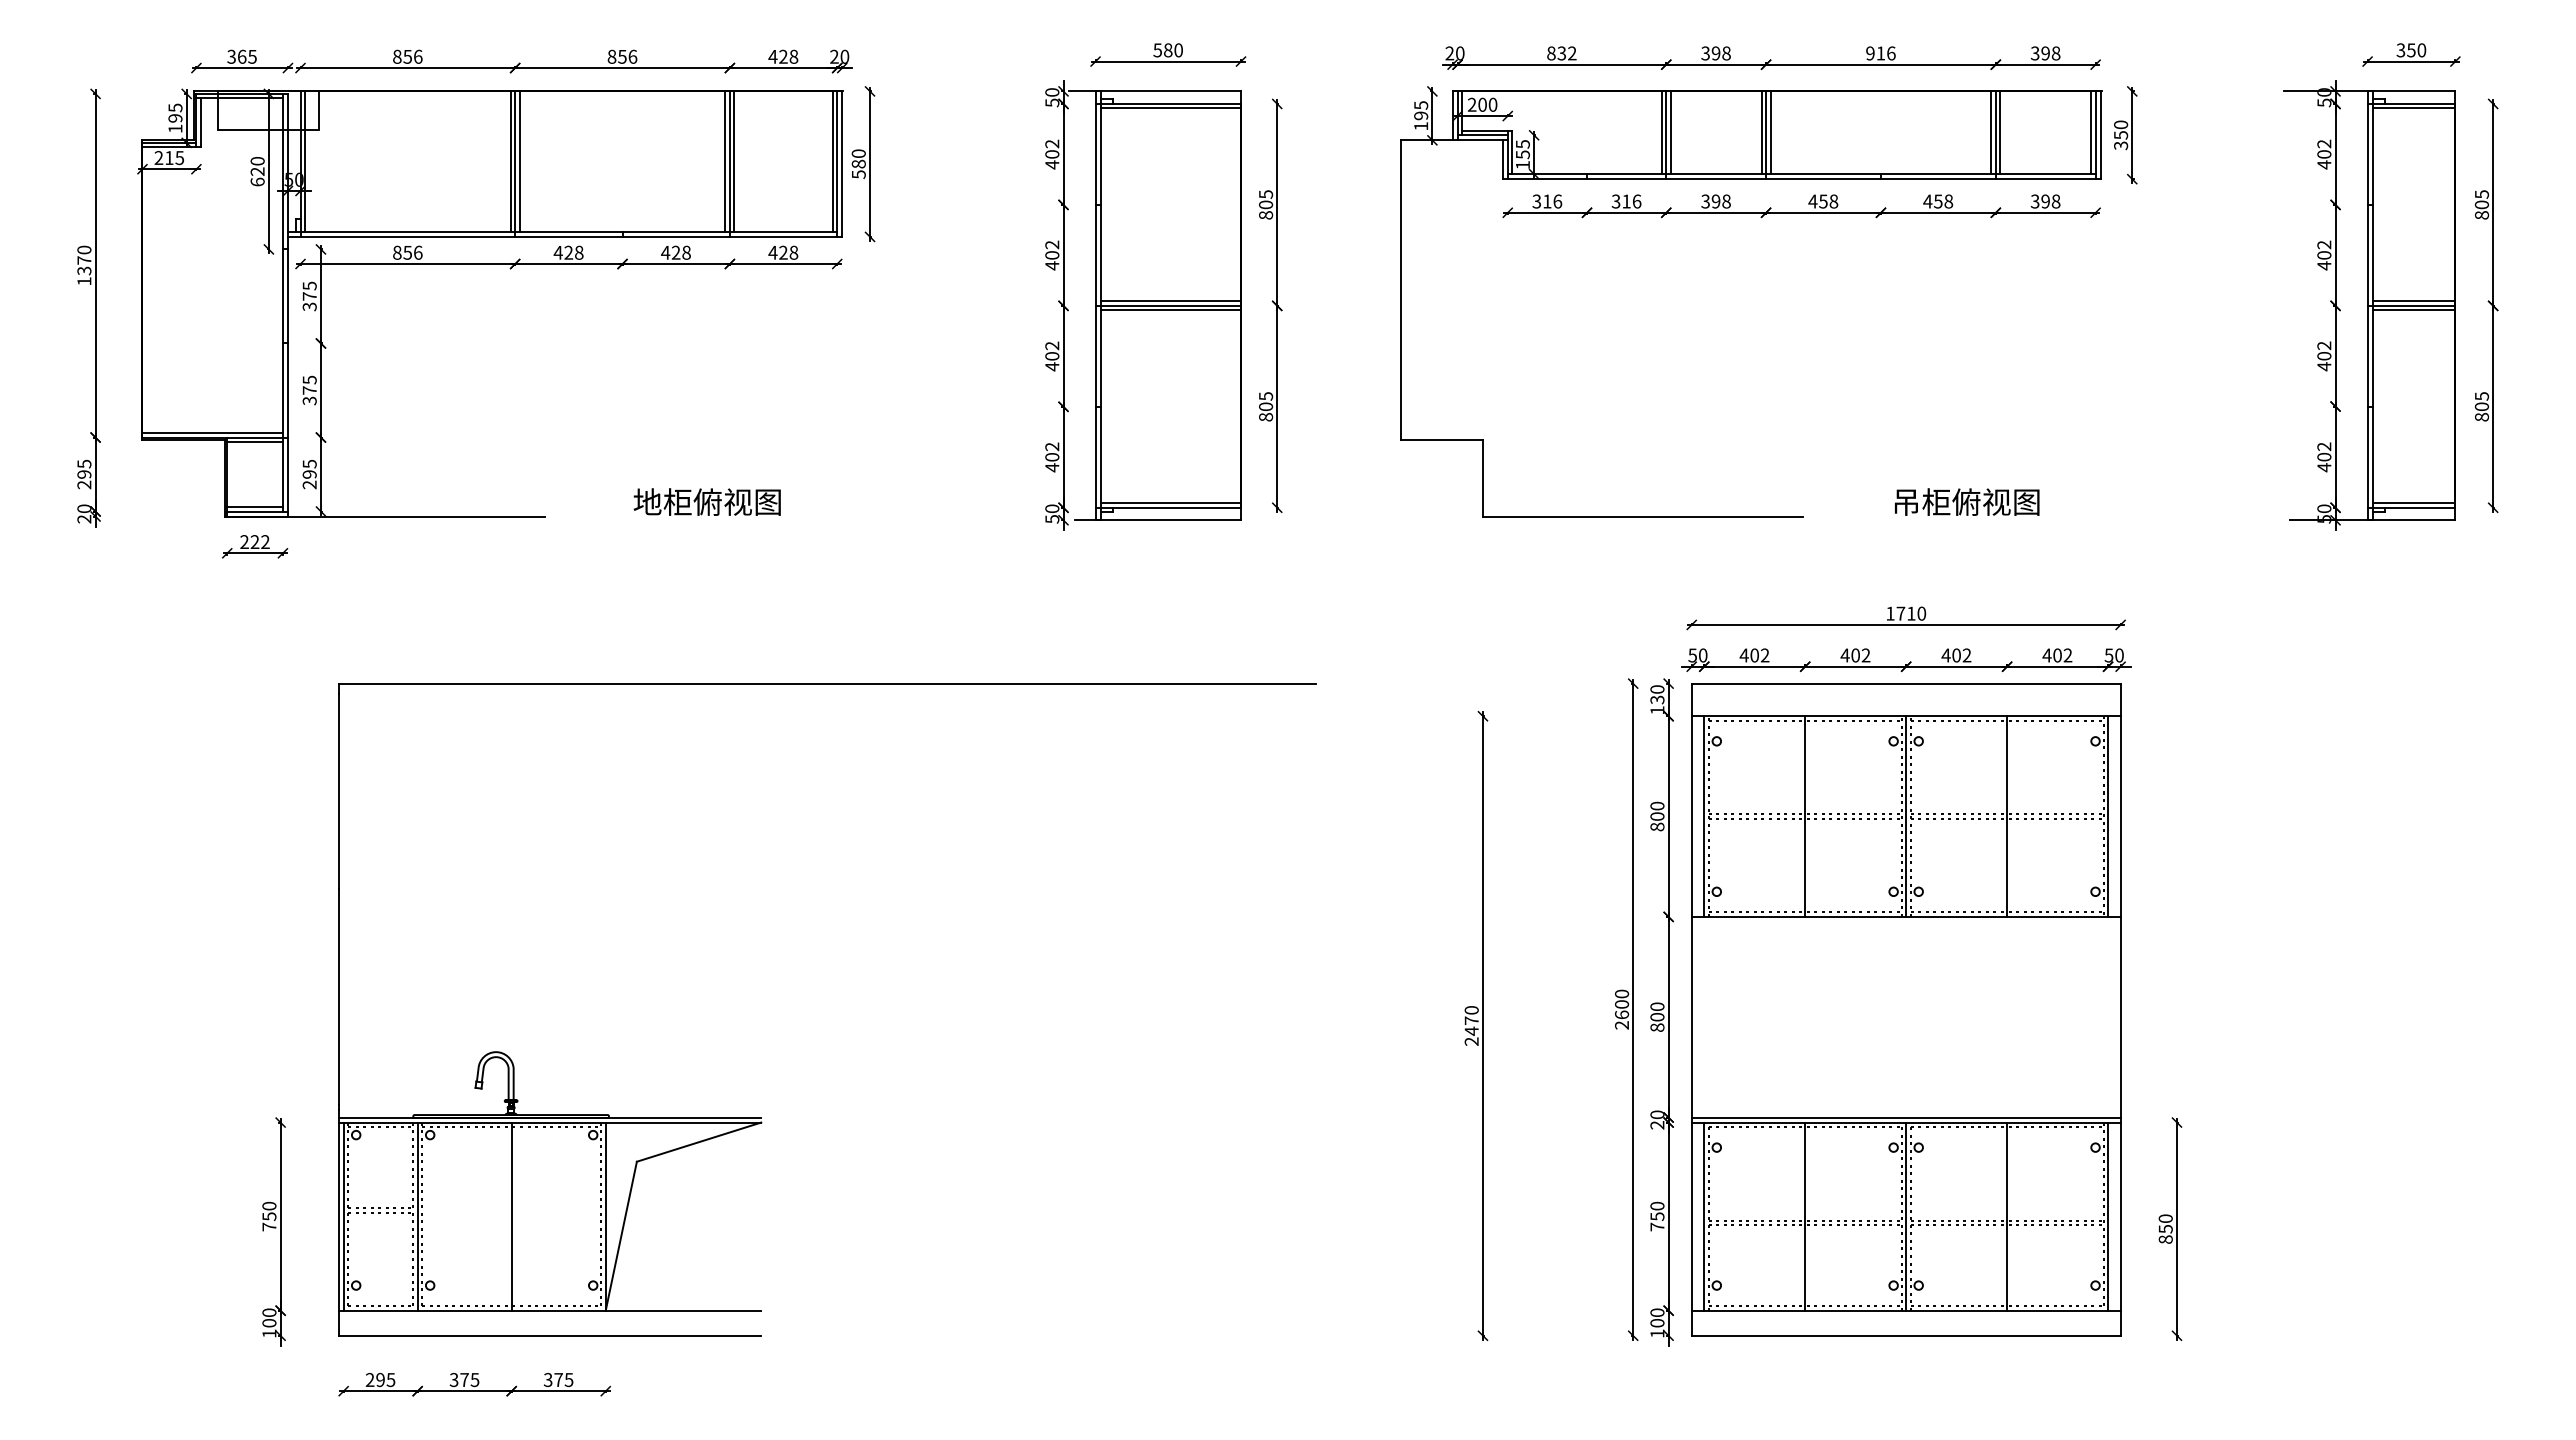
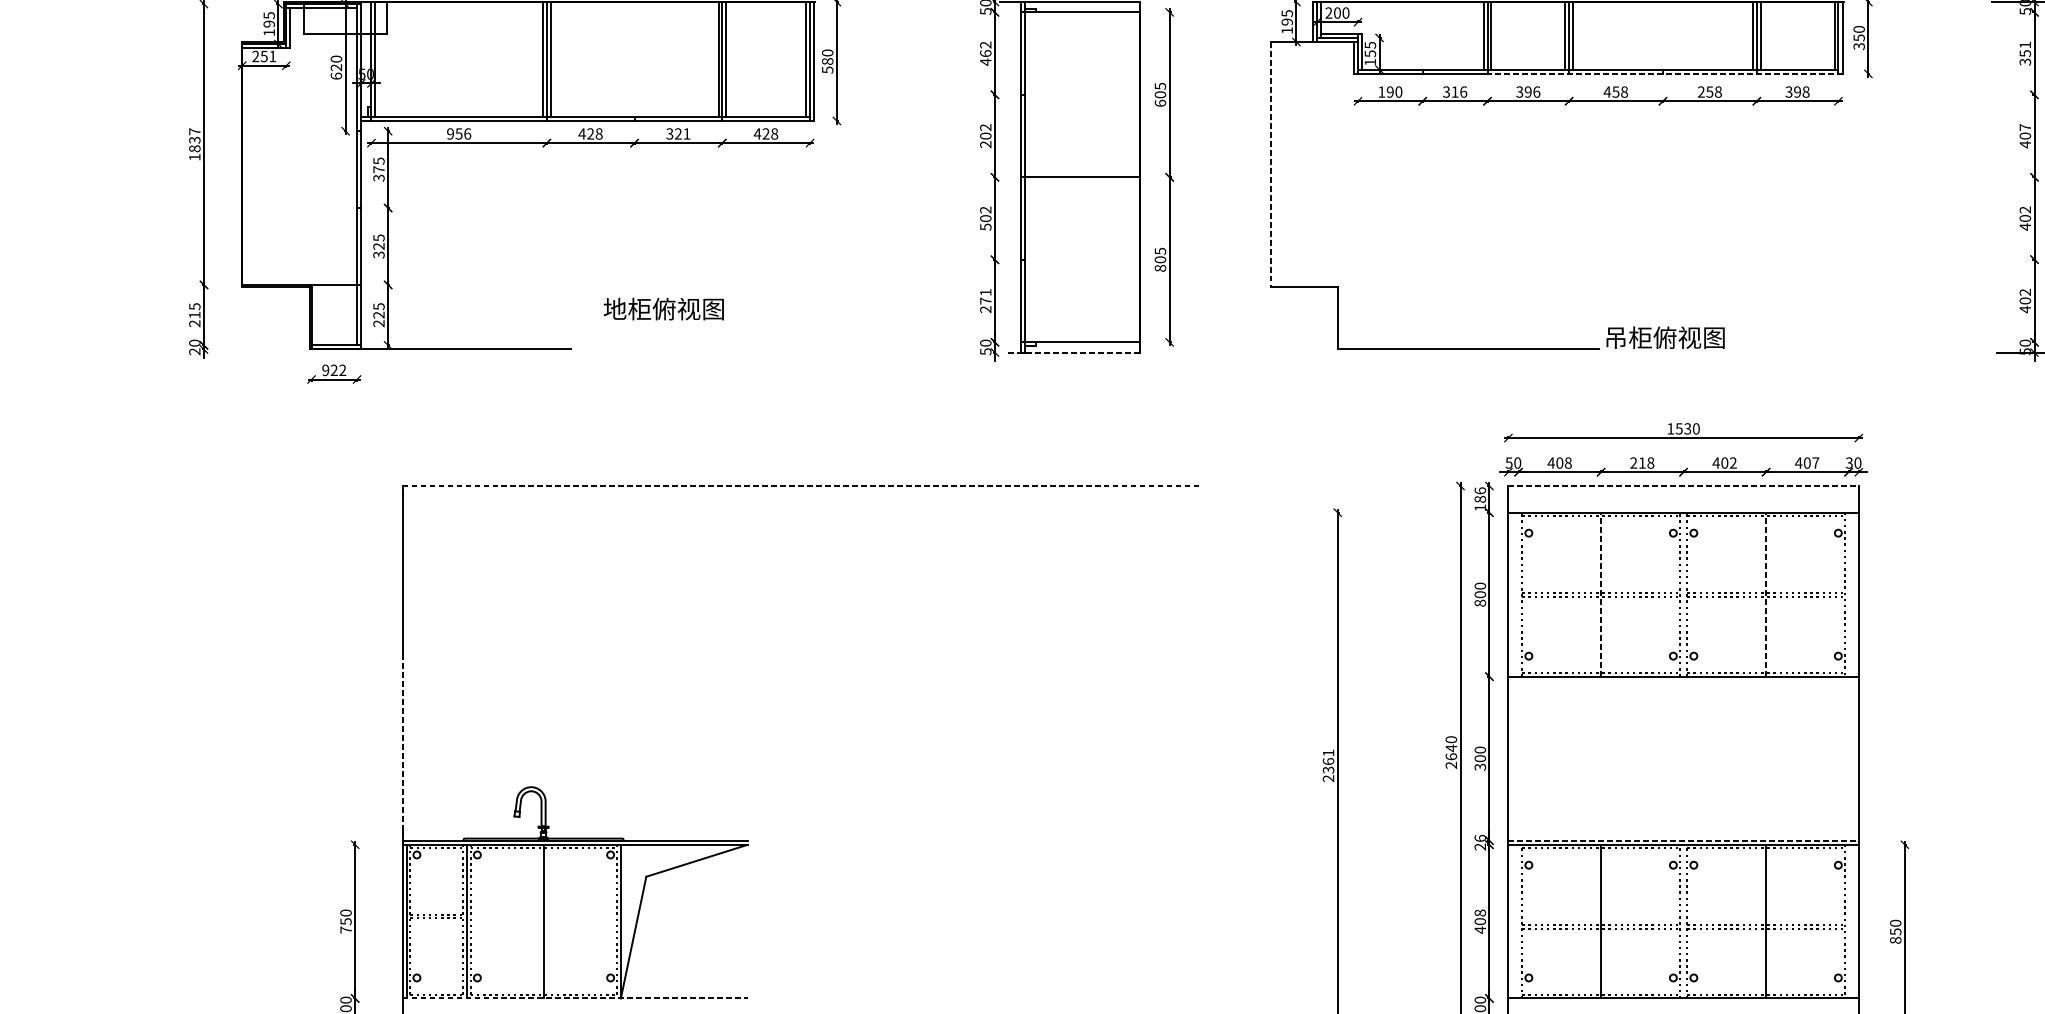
line: (1170, 108) -> (1082, 16), removed
text: (1052, 154) -> (985, 53), 402 -> 462
text: (2324, 154) -> (2025, 53), 402 -> 351
text: (174, 158) -> (268, 56), 215 -> 251
line: (1882, 179) -> (1664, 74), solid -> dashed
text: (1547, 201) -> (1390, 92), 316 -> 190
text: (1726, 201) -> (1536, 92), 398 -> 396
text: (1927, 201) -> (1701, 92), 458 -> 258
text: (1265, 215) -> (1160, 103), 805 -> 605
text: (2324, 244) -> (2025, 127), 402 -> 407
text: (397, 252) -> (450, 133), 856 -> 956
text: (675, 252) -> (677, 133), 428 -> 321
text: (84, 260) -> (194, 140), 1370 -> 1837
text: (1052, 265) -> (985, 144), 402 -> 202
line: (1401, 290) -> (1271, 164), solid -> dashed
line: (1170, 301) -> (1082, 173), removed
line: (1170, 310) -> (1082, 181), removed
text: (1052, 366) -> (985, 226), 402 -> 502
text: (309, 390) -> (378, 246), 375 -> 325
line: (212, 433) -> (299, 281), removed
line: (254, 442) -> (333, 288), removed
text: (1052, 457) -> (985, 301), 402 -> 271
text: (84, 474) -> (194, 315), 295 -> 215
text: (309, 474) -> (378, 315), 295 -> 225
text: (706, 501) -> (663, 308), moved
text: (1967, 501) -> (1665, 337), moved
line: (1170, 503) -> (1082, 338), removed
line: (254, 507) -> (333, 342), removed
line: (1158, 520) -> (1072, 352), solid -> dashed
text: (244, 542) -> (325, 370), 222 -> 922
text: (1905, 613) -> (1683, 428), 1710 -> 1530
text: (2109, 654) -> (1849, 462), 50 -> 30
text: (1764, 655) -> (1567, 463), 402 -> 408
text: (1855, 655) -> (1642, 463), 402 -> 218
text: (2067, 655) -> (1815, 463), 402 -> 407
line: (827, 683) -> (802, 485), solid -> dashed
line: (1906, 683) -> (1683, 485), solid -> dashed
text: (1657, 694) -> (1480, 494), 130 -> 186
line: (1704, 816) -> (1518, 594), removed
line: (1805, 816) -> (1601, 594), solid -> dashed
line: (1906, 816) -> (1683, 594), removed
line: (2007, 816) -> (1766, 594), solid -> dashed
line: (2108, 816) -> (1848, 594), removed
line: (338, 997) -> (402, 742), solid -> dashed
text: (1621, 1004) -> (1450, 748), 2600 -> 2640
text: (1471, 1020) -> (1328, 761), 2470 -> 2361
text: (1657, 1027) -> (1480, 767), 800 -> 300
text: (1657, 1114) -> (1480, 838), 20 -> 26
line: (1906, 1117) -> (1683, 840), solid -> dashed
text: (1657, 1216) -> (1480, 921), 750 -> 408
line: (1704, 1216) -> (1518, 921), removed
line: (1906, 1216) -> (1683, 921), removed
line: (2108, 1216) -> (1848, 921), removed
line: (550, 1310) -> (575, 998), solid -> dashed

